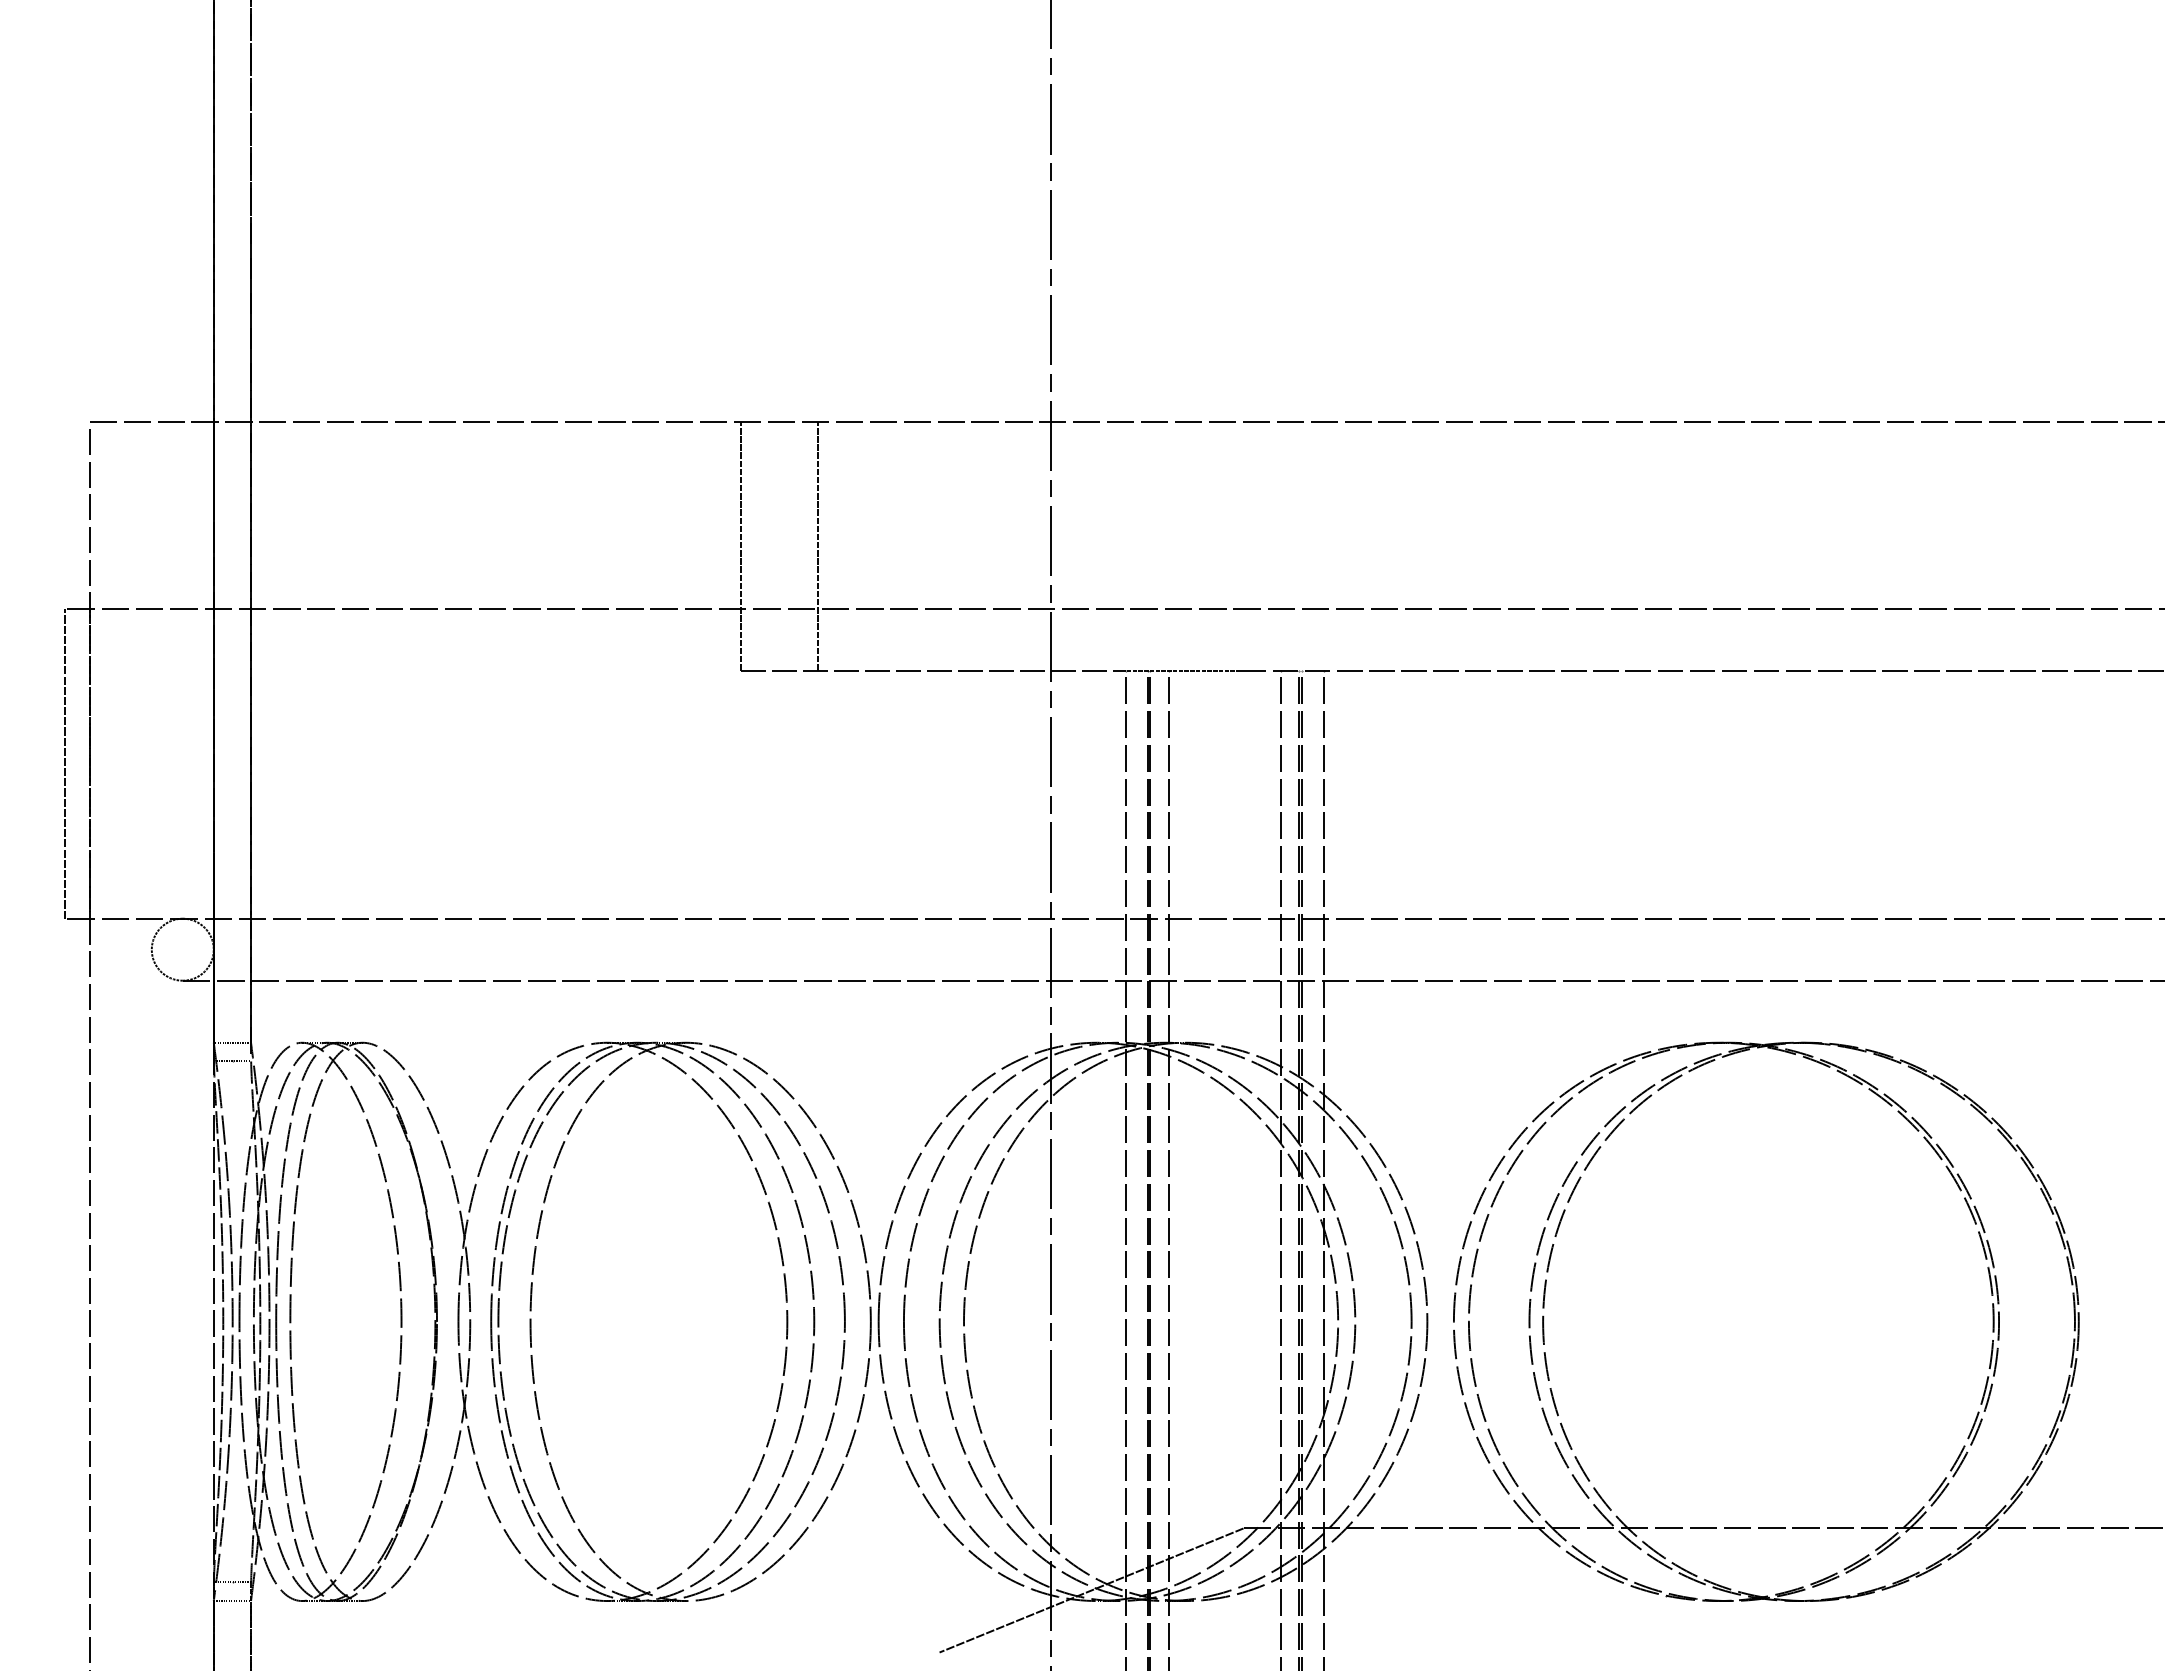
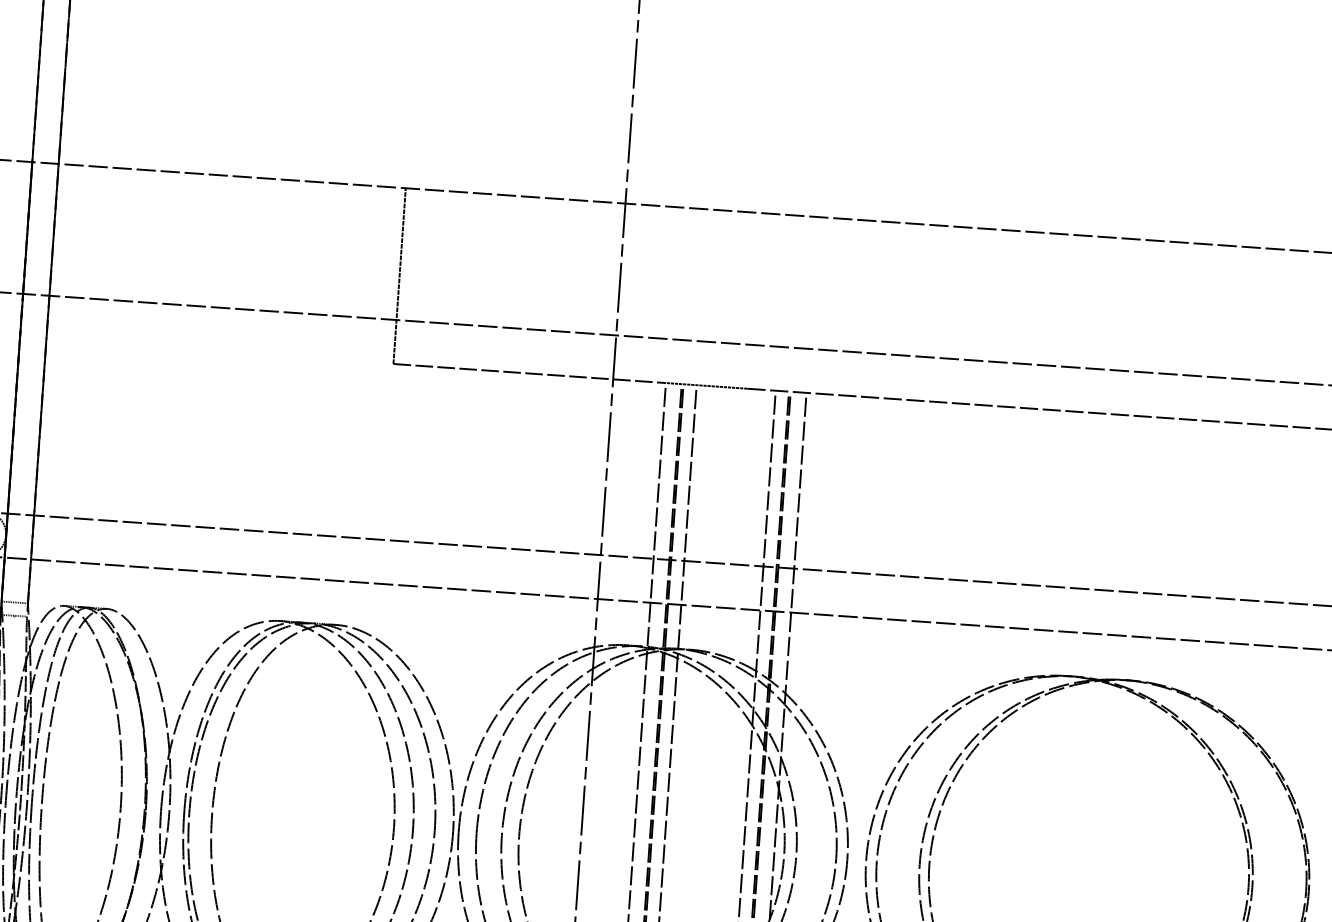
line: (817, 546) -> (453, 279), removed

